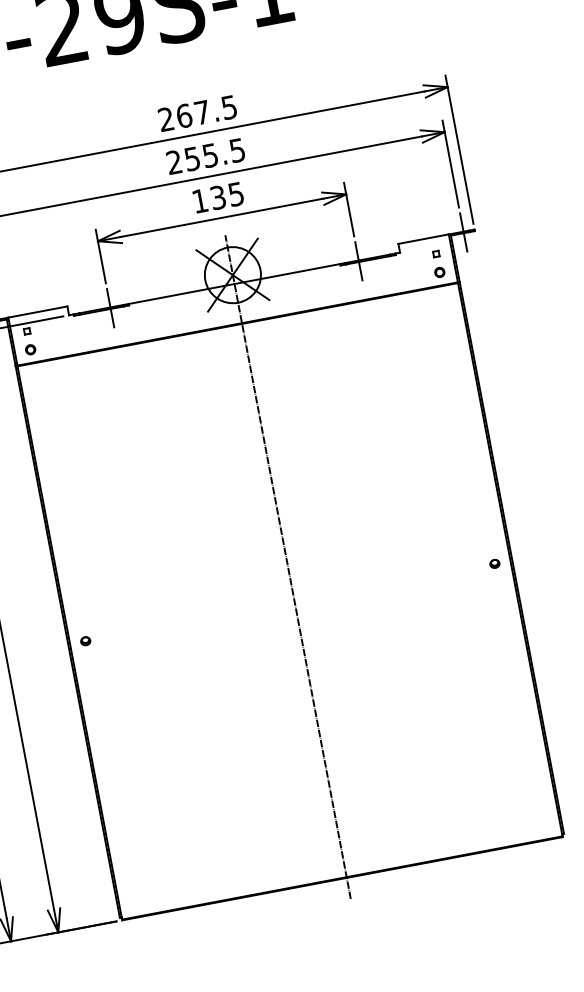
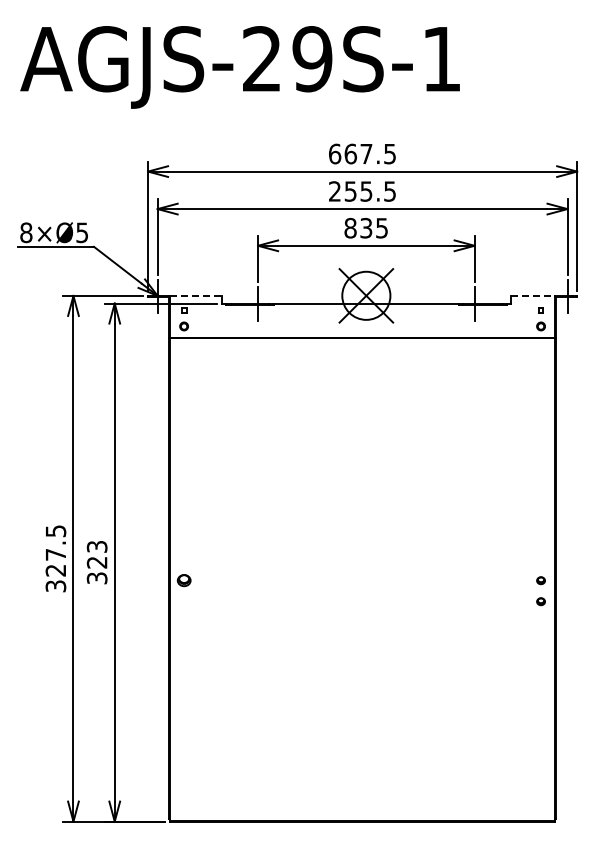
text: (166, 118) -> (335, 153), 267.5 -> 667.5
text: (199, 200) -> (350, 227), 135 -> 835
line: (423, 238) -> (532, 295), solid -> dashed
line: (38, 311) -> (196, 295), solid -> dashed
line: (288, 567) -> (366, 550), removed
part: (498, 587) -> (540, 601), added
part: (84, 641) -> (183, 580), size x1.6

